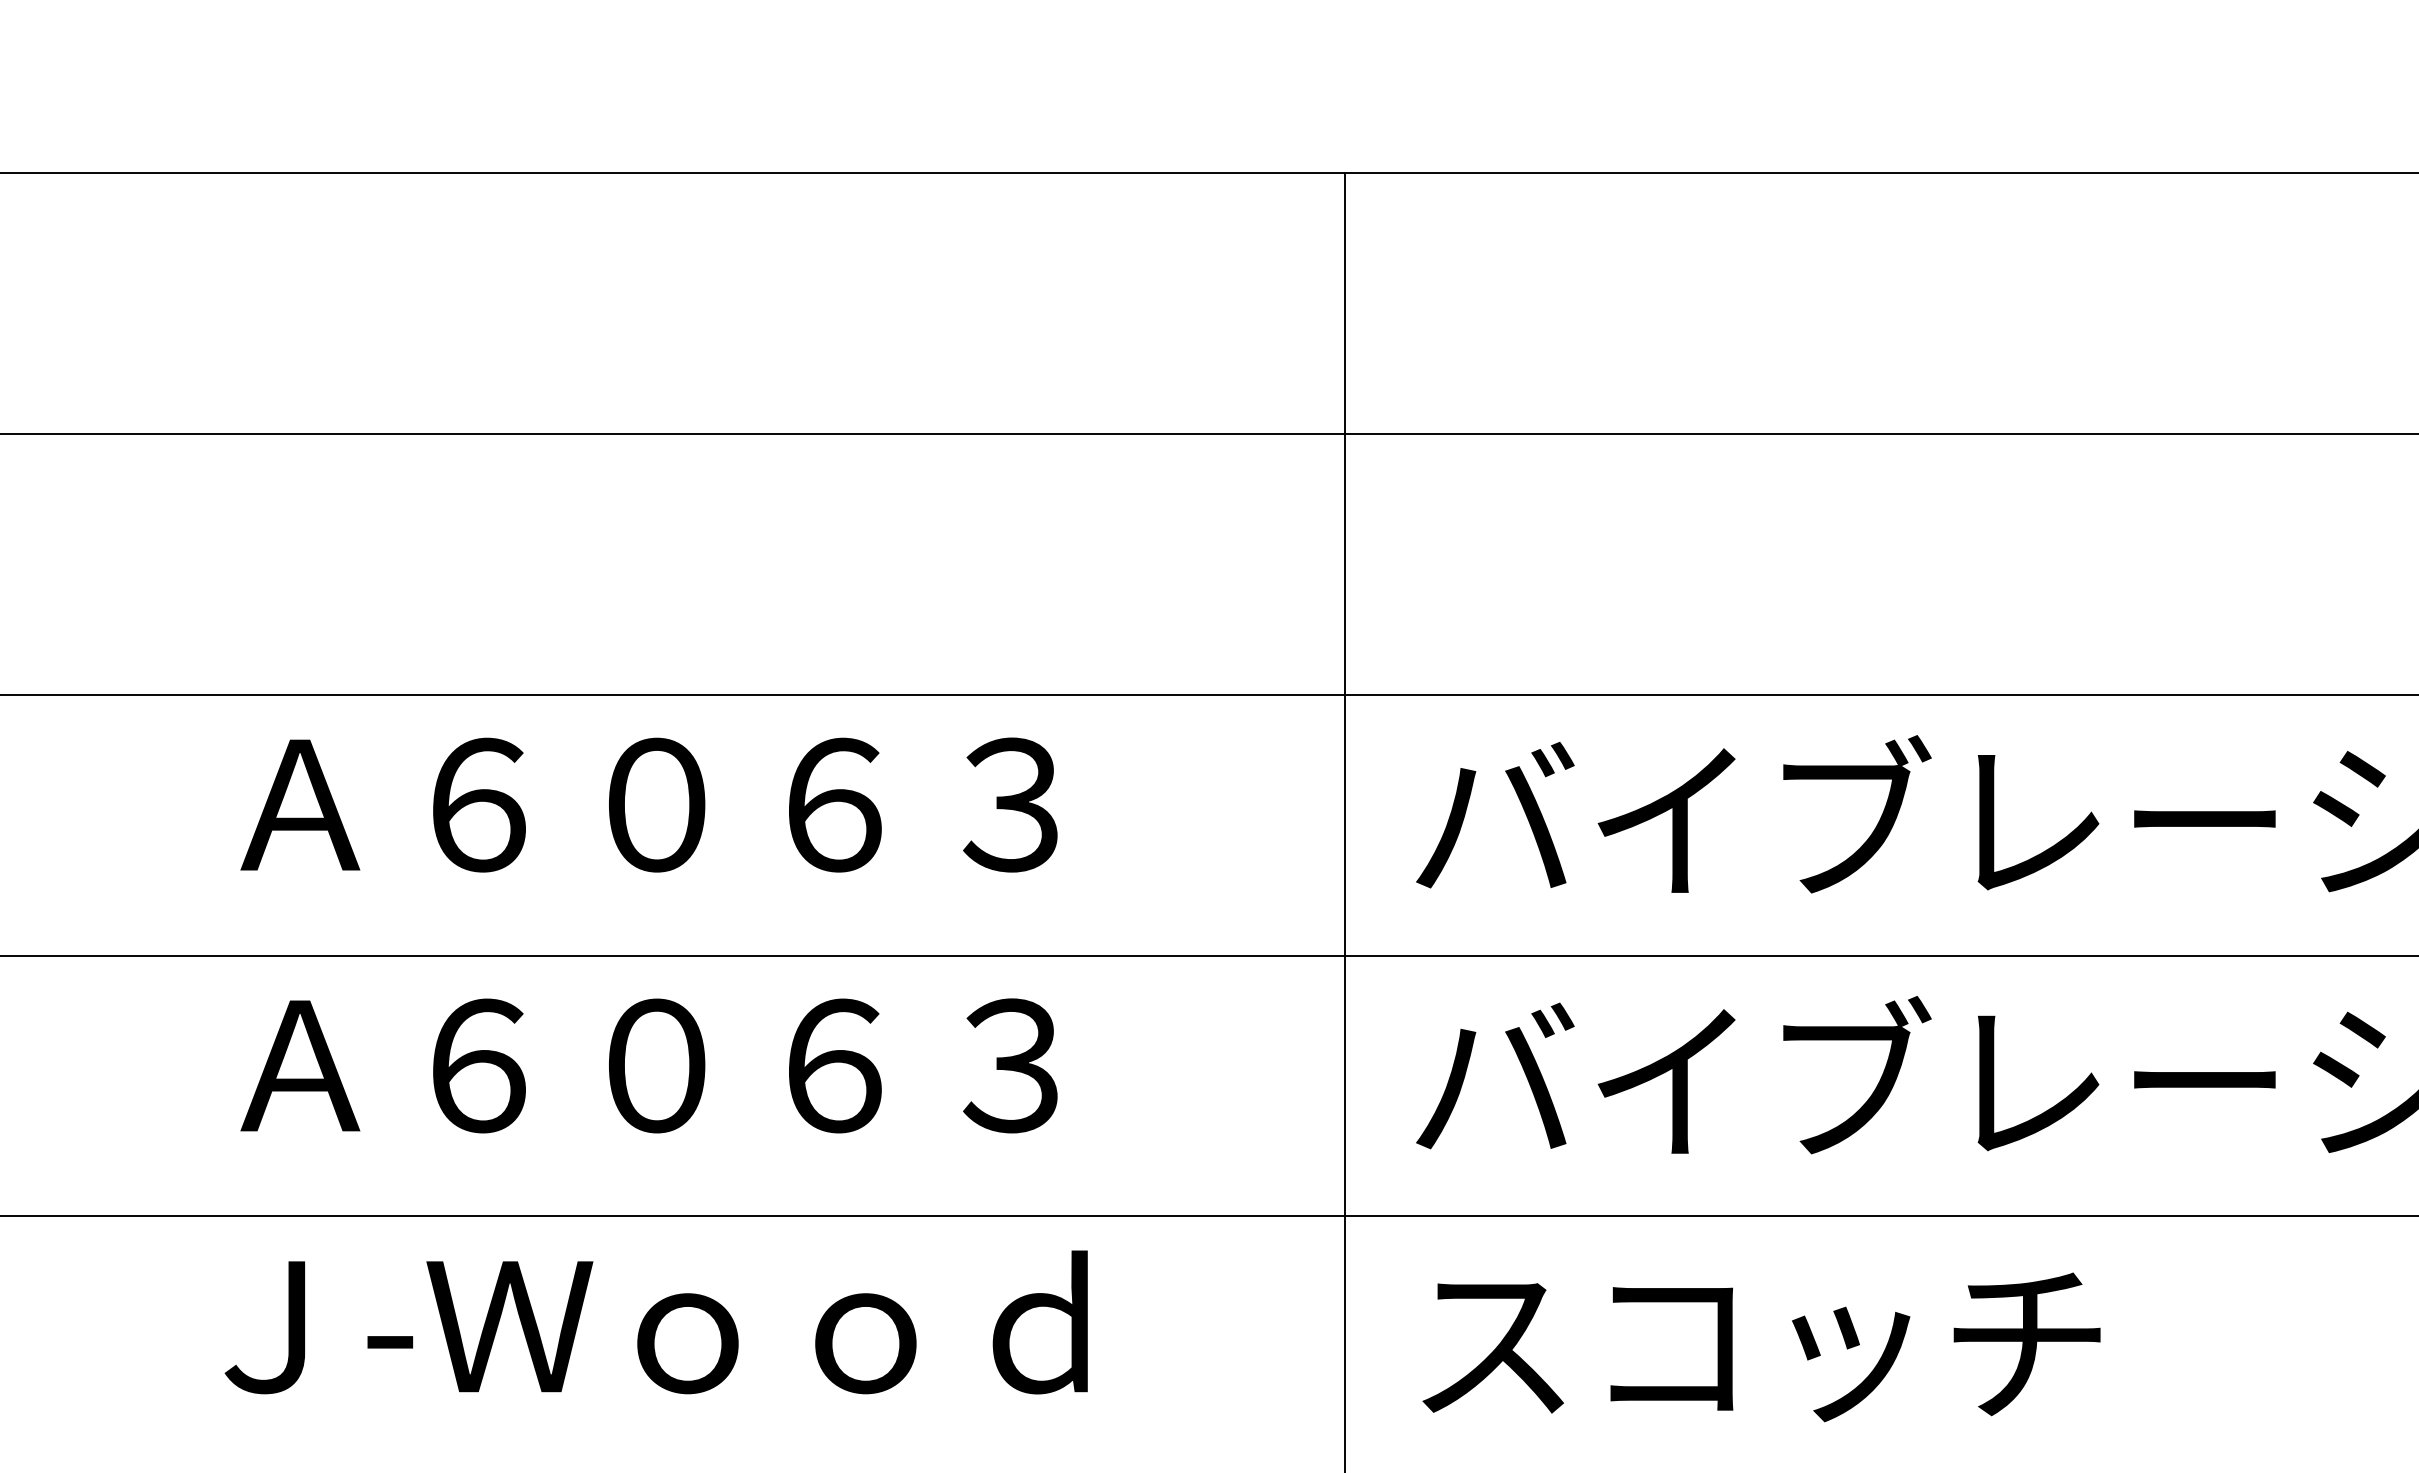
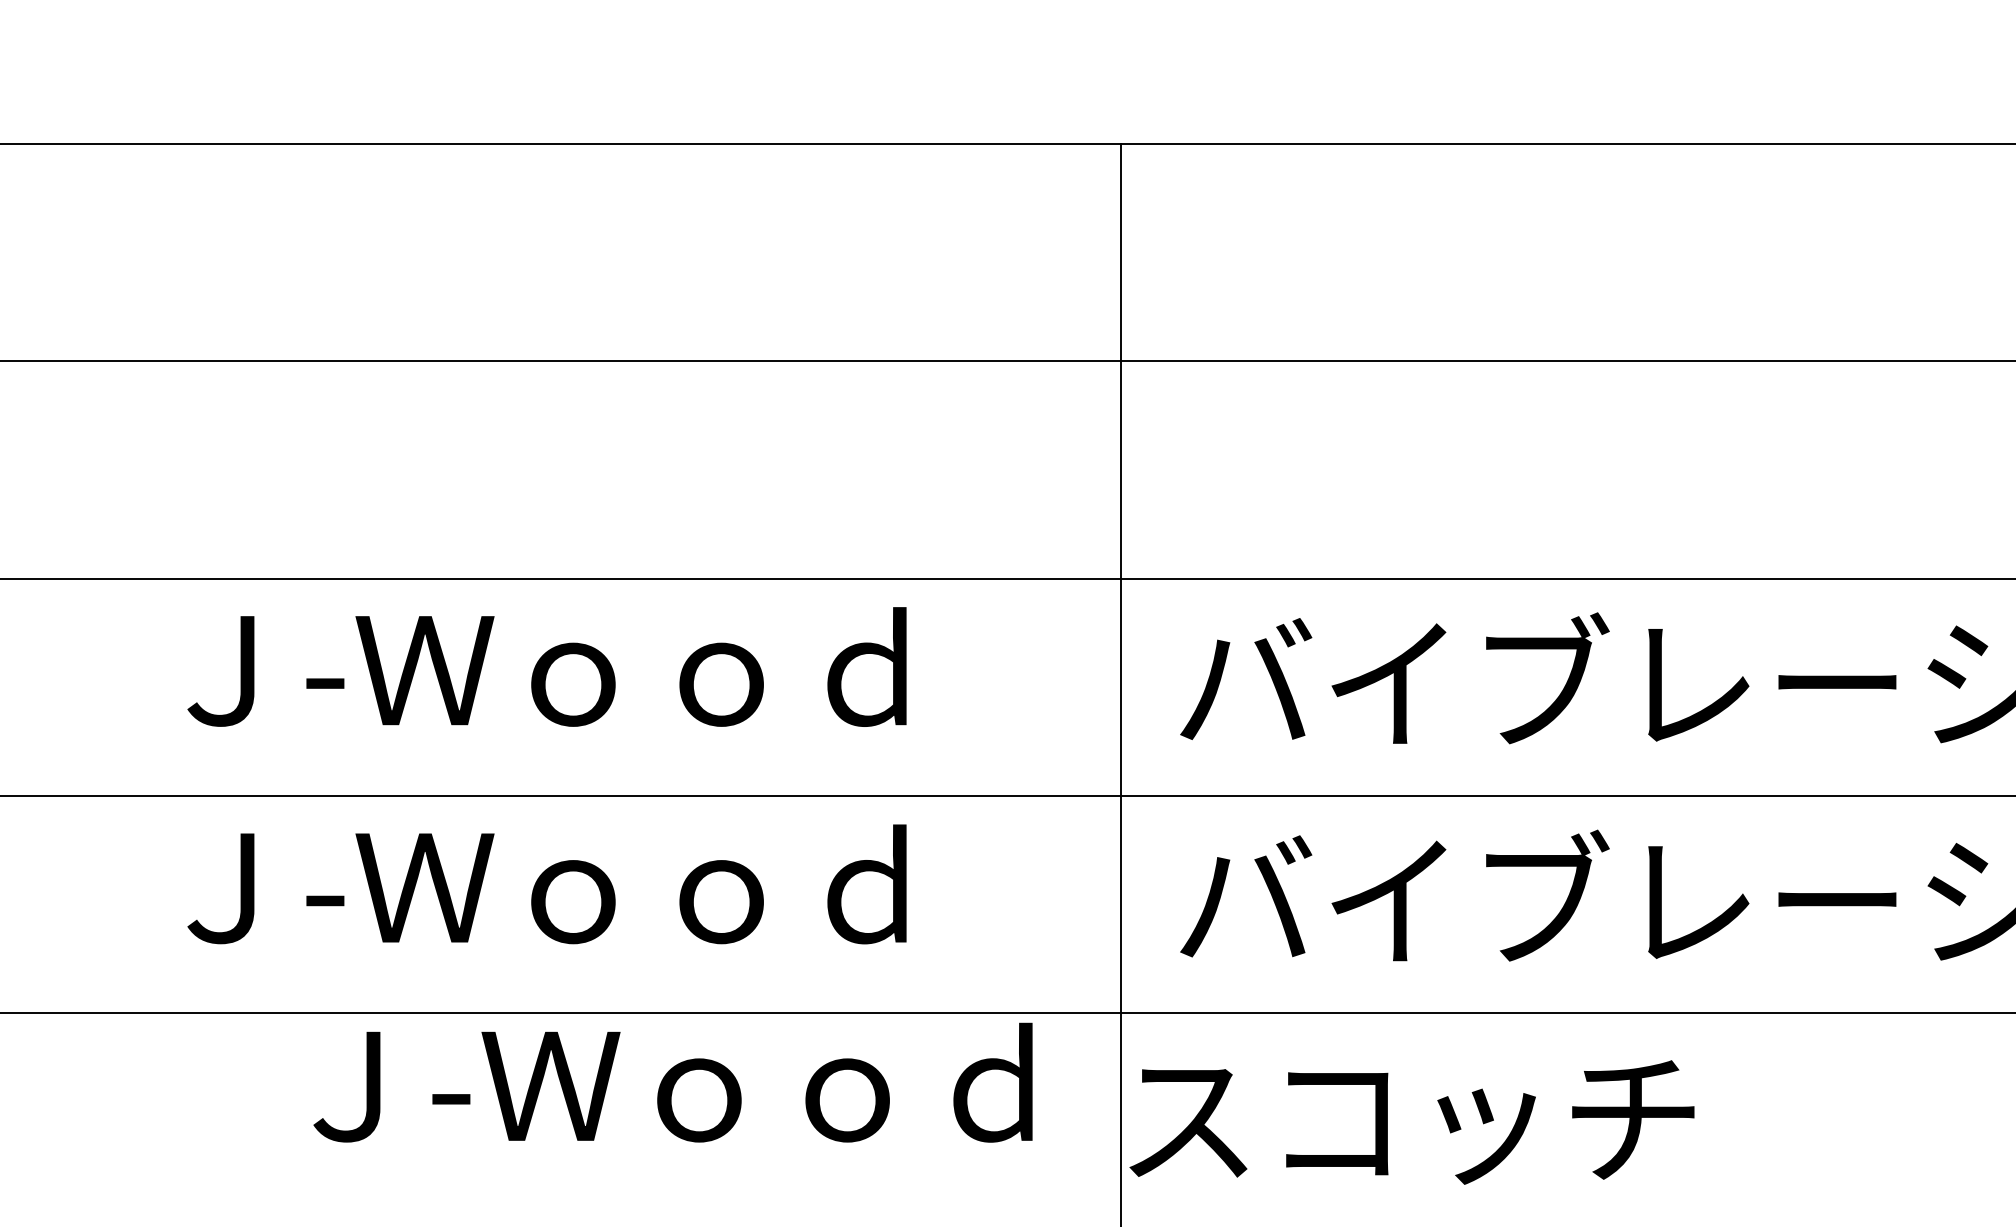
text: (655, 800) -> (546, 666), Ａ６０６３ -> Ｊ-Ｗｏｏｄ
text: (655, 1061) -> (546, 884), Ａ６０６３ -> Ｊ-Ｗｏｏｄ
text: (655, 1322) -> (672, 1082), moved
text: (1760, 1347) -> (1411, 1122), moved

